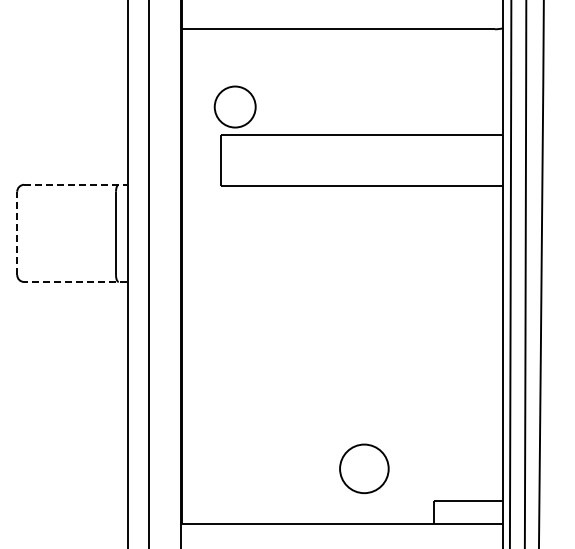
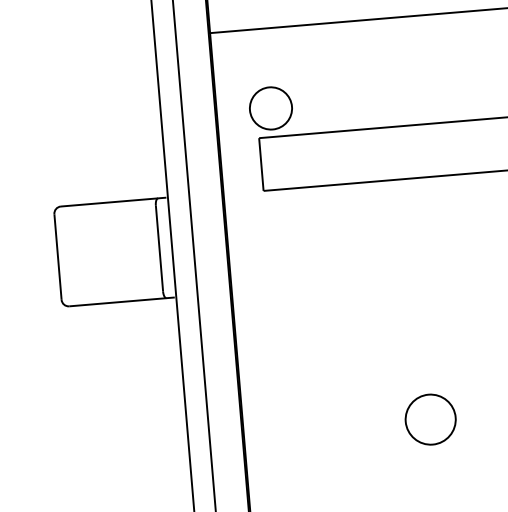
line: (76, 184) -> (114, 201), dashed -> solid
line: (17, 233) -> (58, 257), dashed -> solid
line: (75, 282) -> (122, 302), dashed -> solid
part: (364, 468) -> (430, 419), moved

